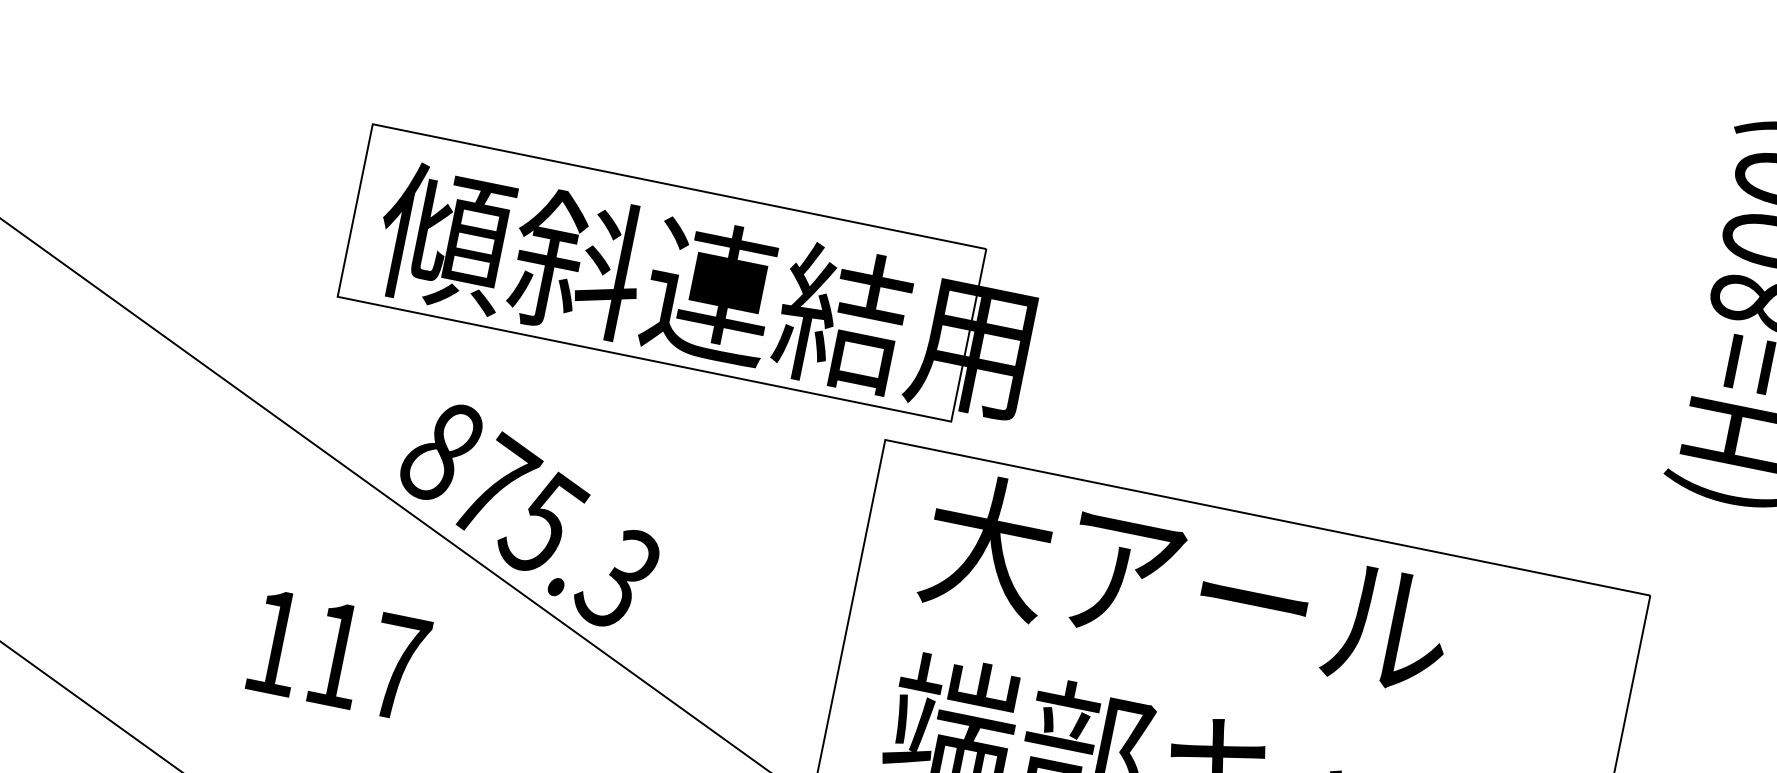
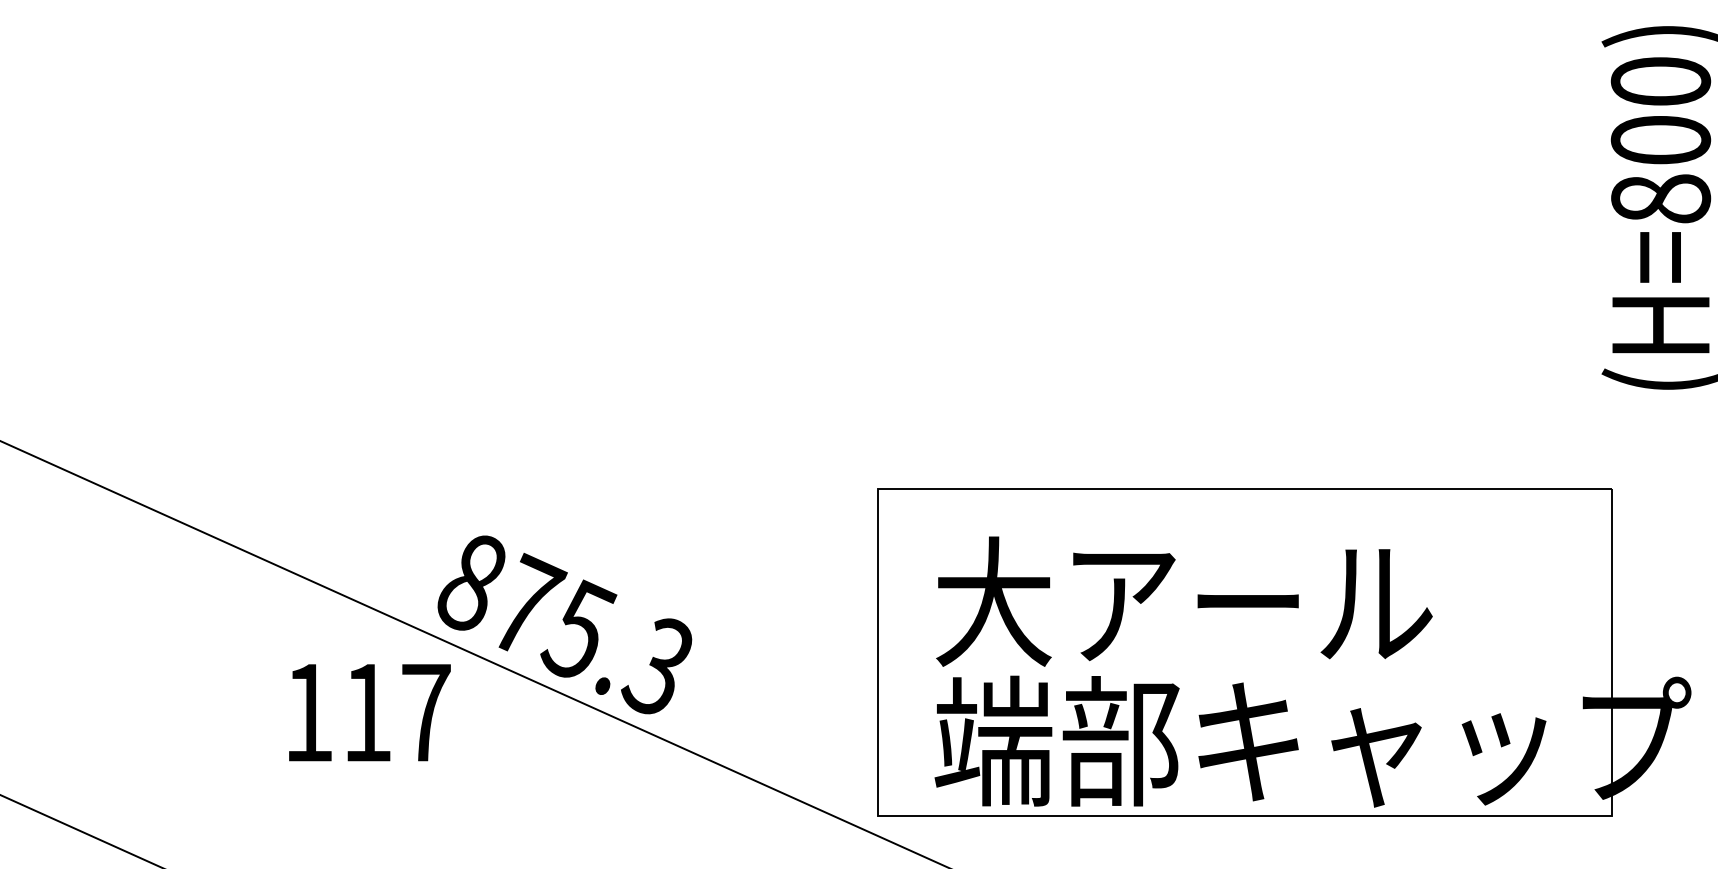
part: (691, 278) -> (669, 376), removed
text: (1187, 585) -> (1184, 601), moved
text: (338, 655) -> (369, 712), moved

